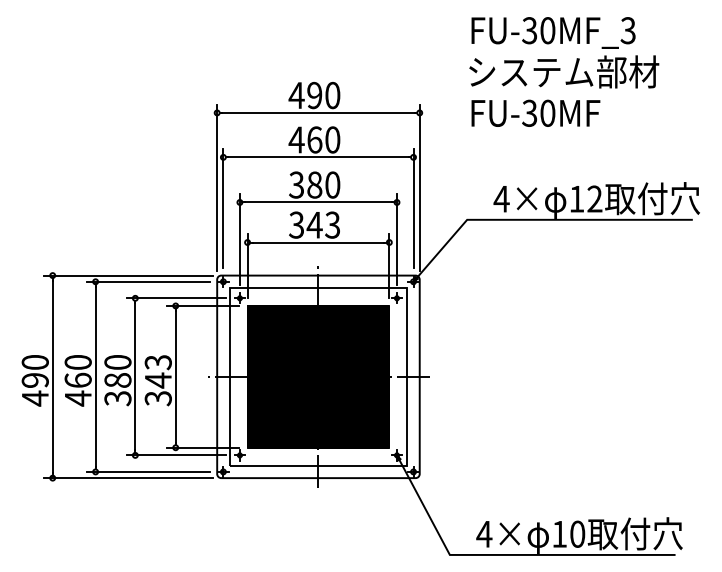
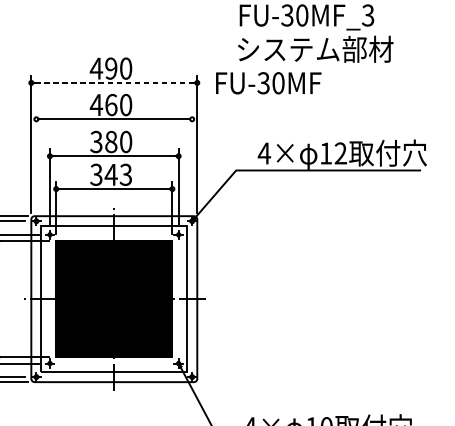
line: (318, 112) -> (114, 82), solid -> dashed
text: (535, 112) -> (268, 82), moved
line: (223, 208) -> (36, 161), removed
line: (413, 208) -> (192, 161), removed

